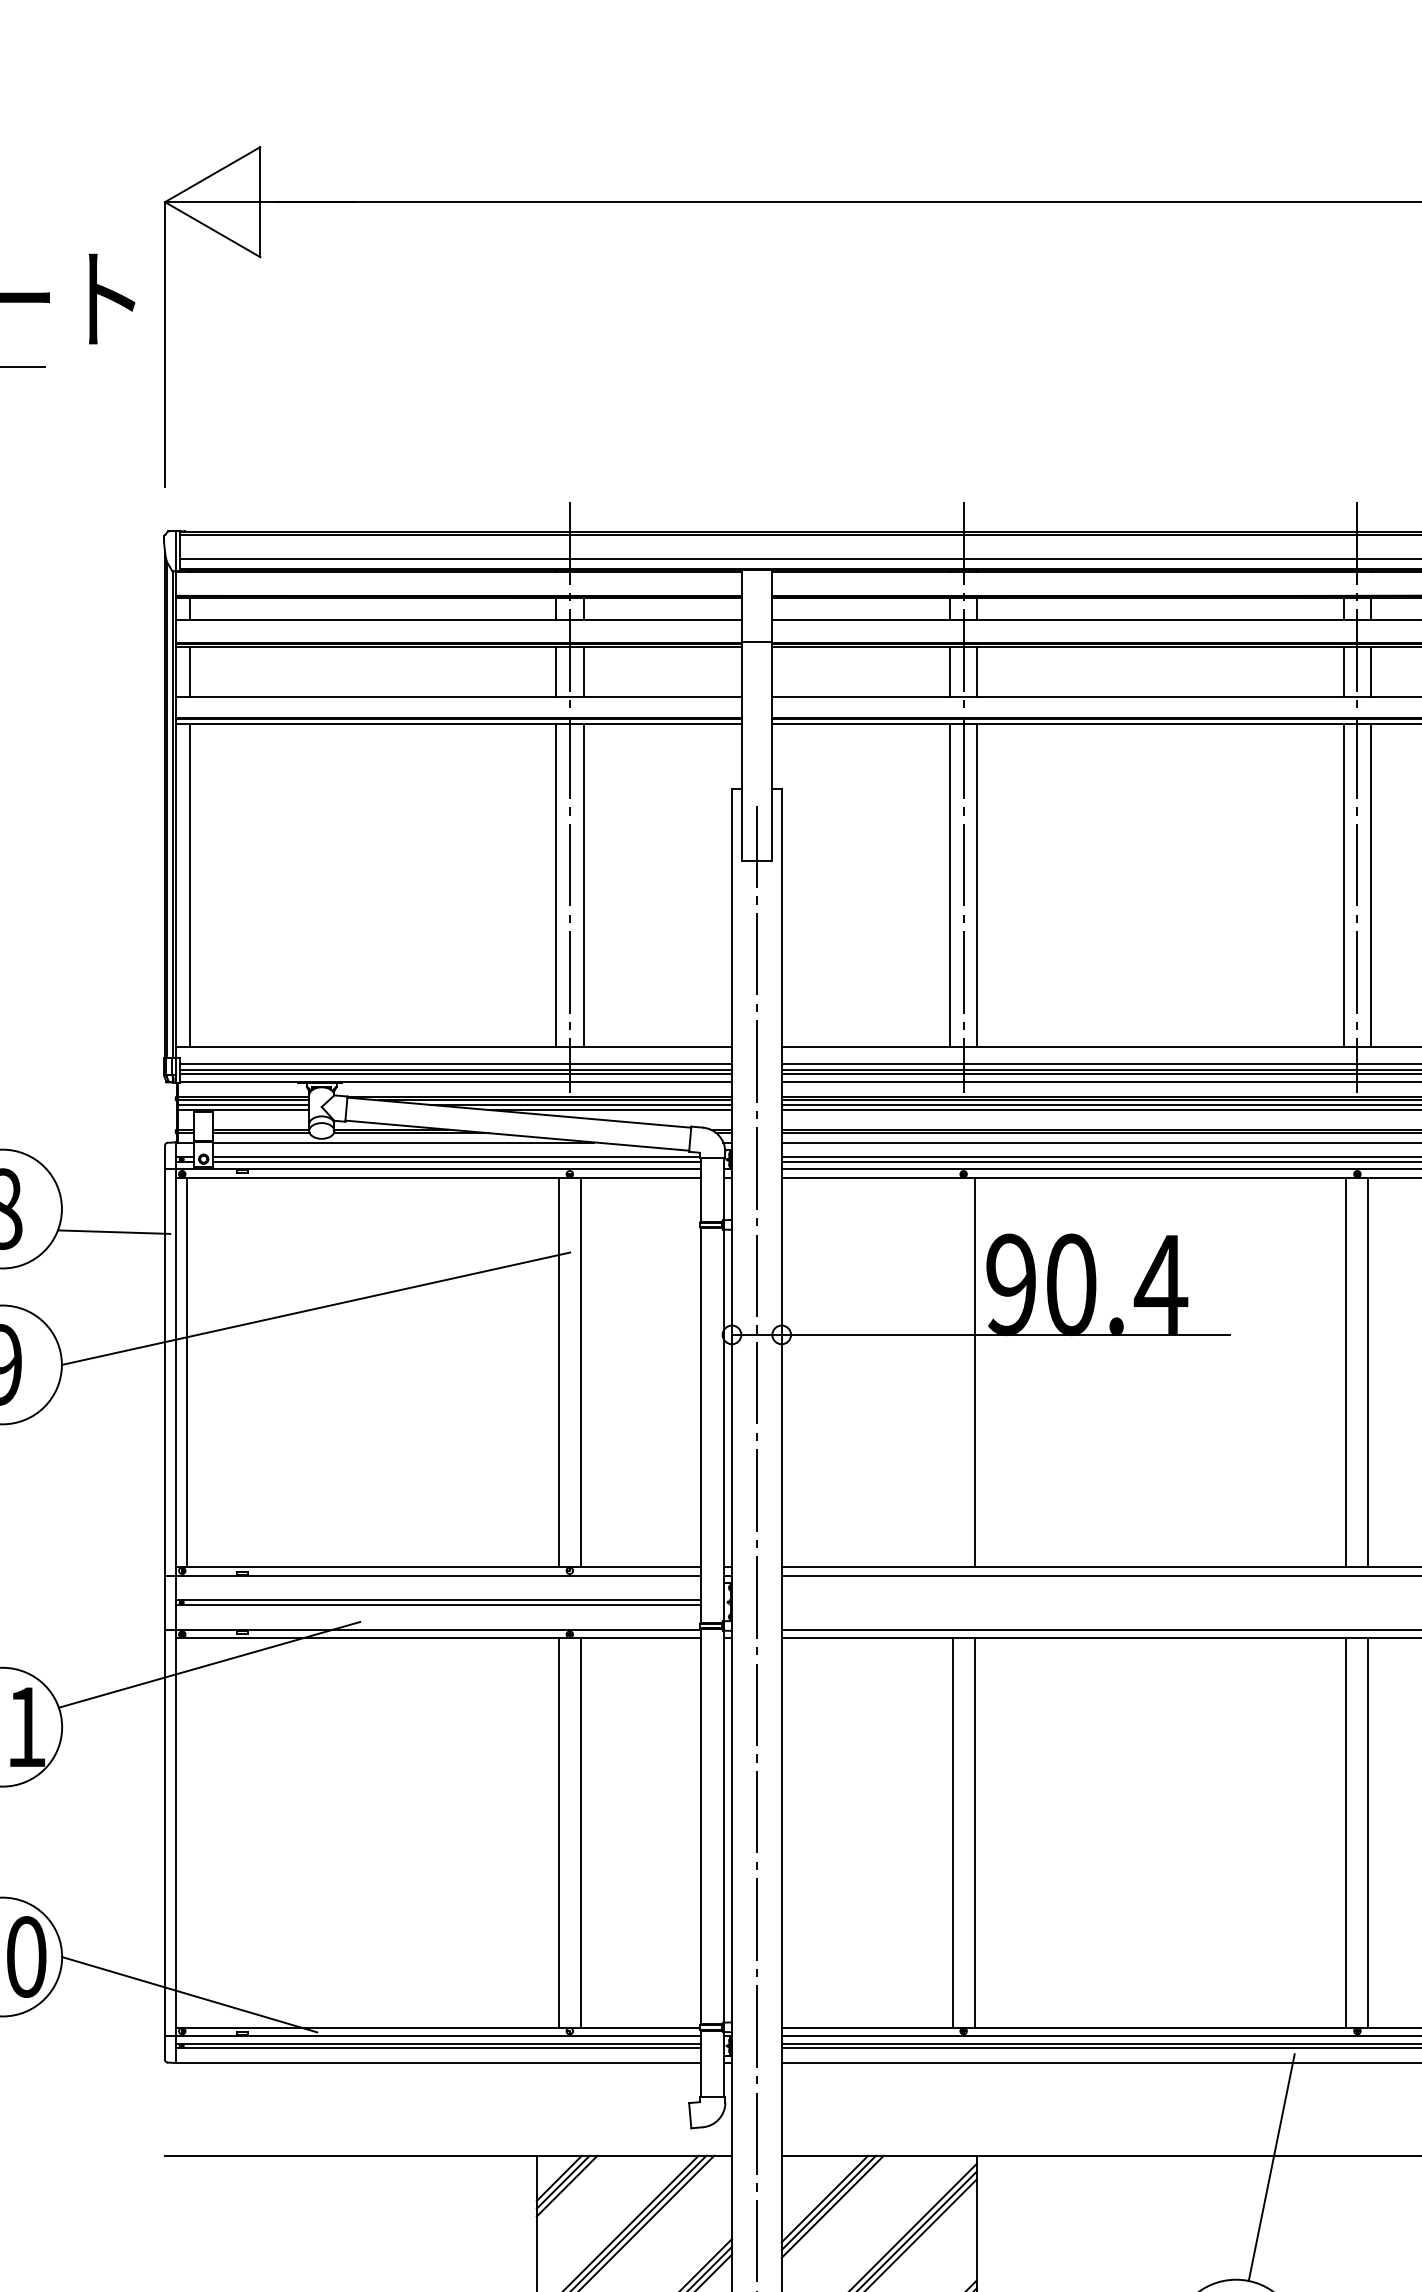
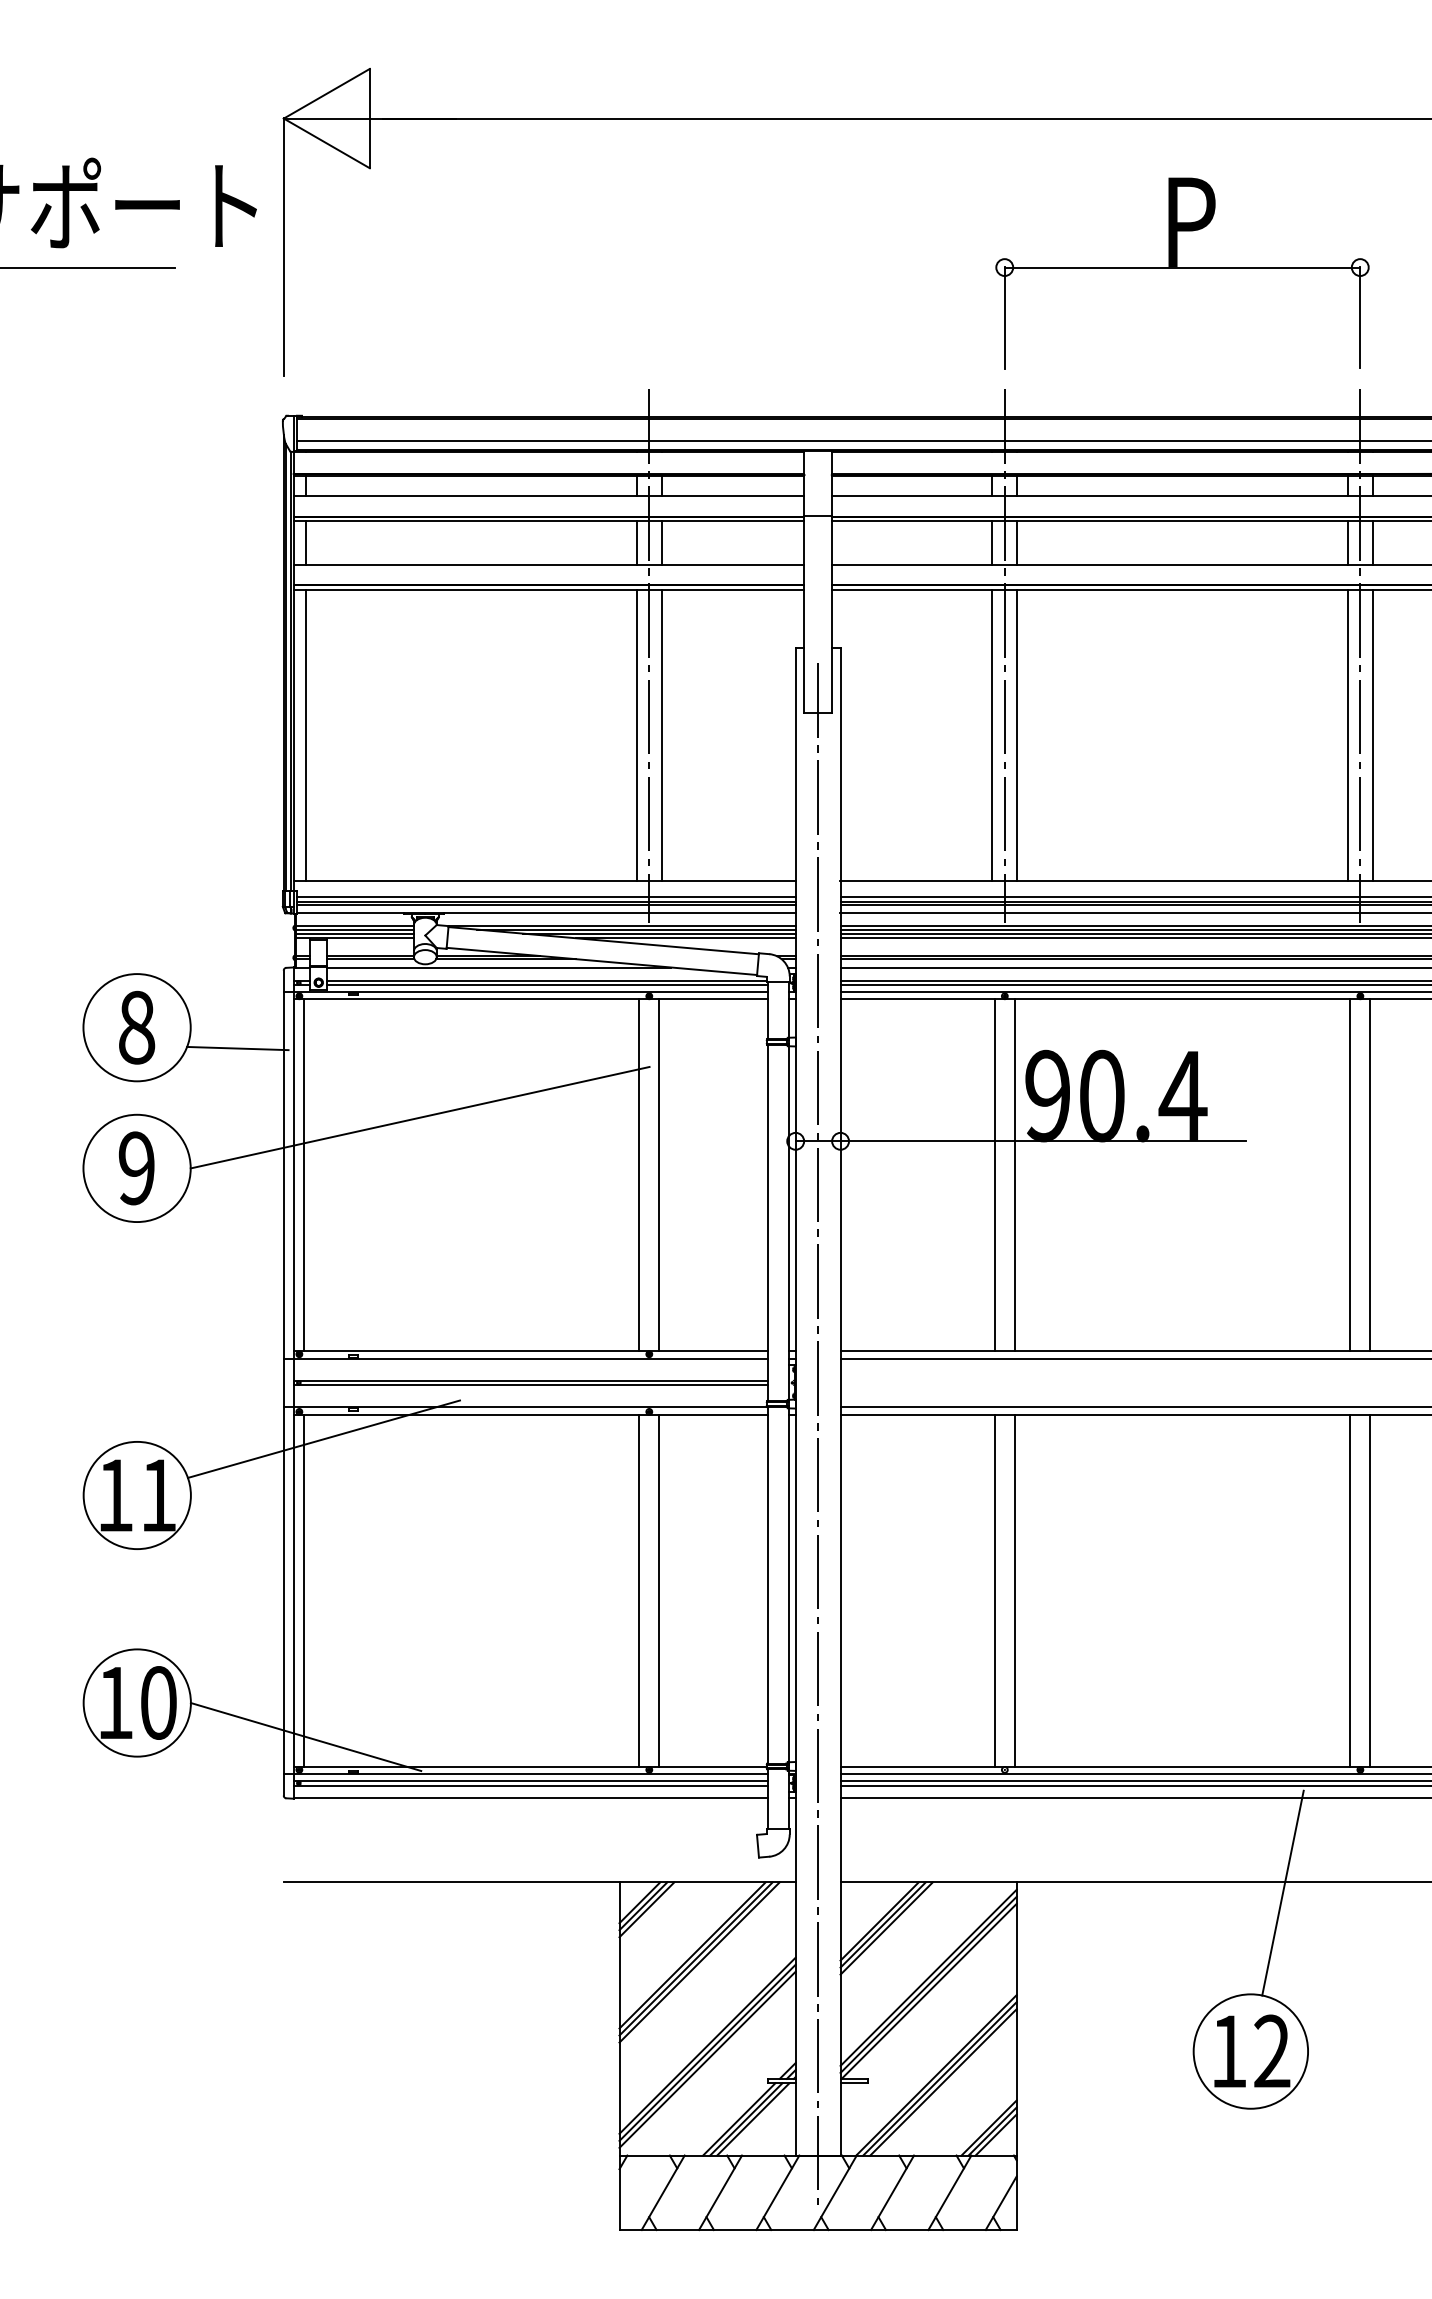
part: (1160, 373) -> (1182, 273), added
line: (952, 1372) -> (994, 1175), added
line: (186, 1832) -> (303, 1590), added

